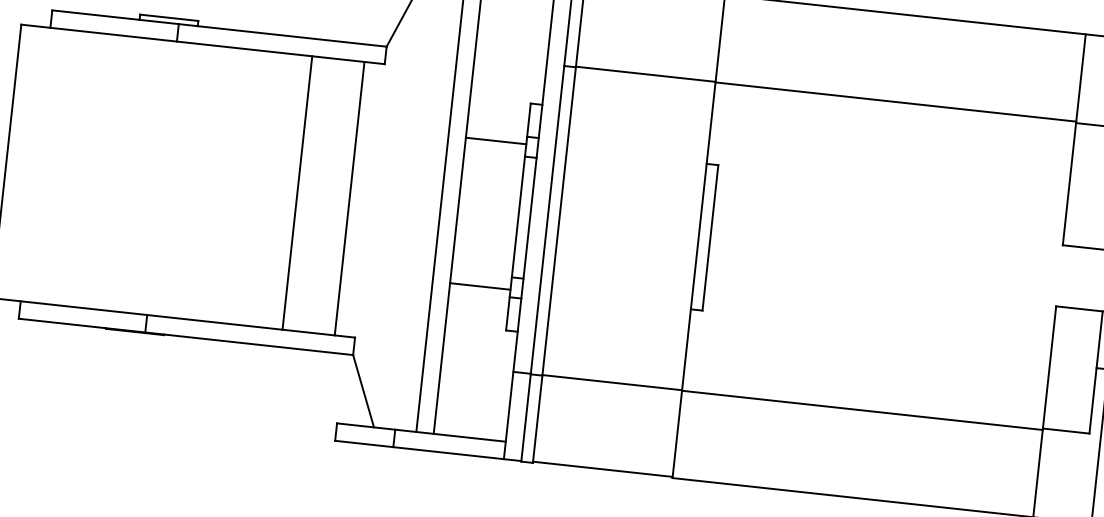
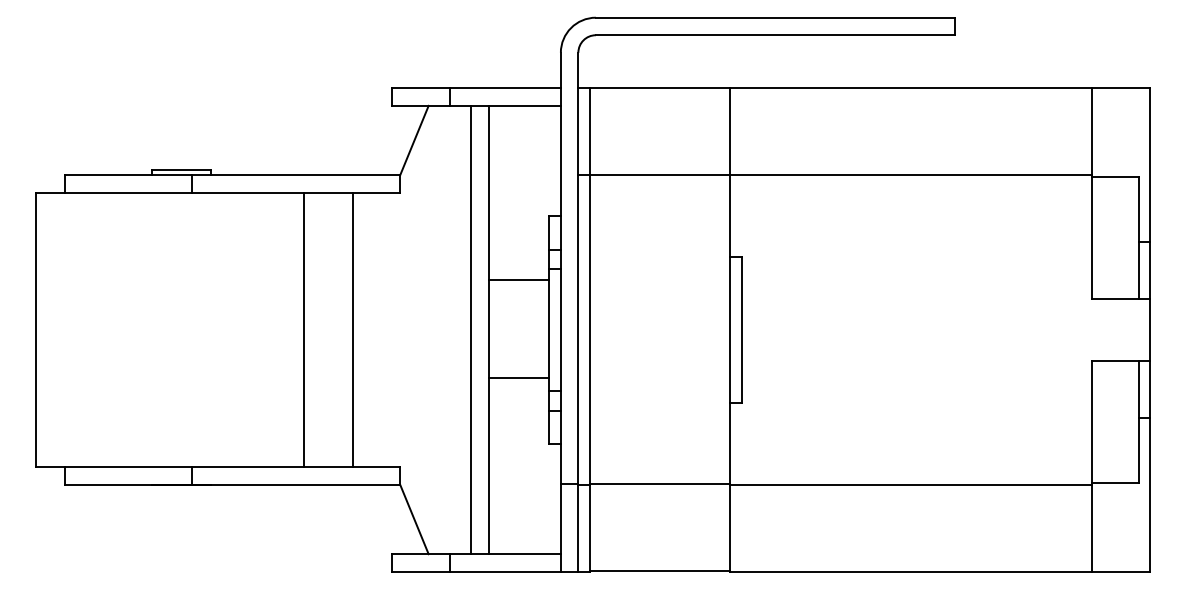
line: (495, 141) -> (518, 280), moved
line: (297, 192) -> (304, 329), moved
line: (349, 198) -> (352, 329), moved
line: (479, 285) -> (518, 377), moved

